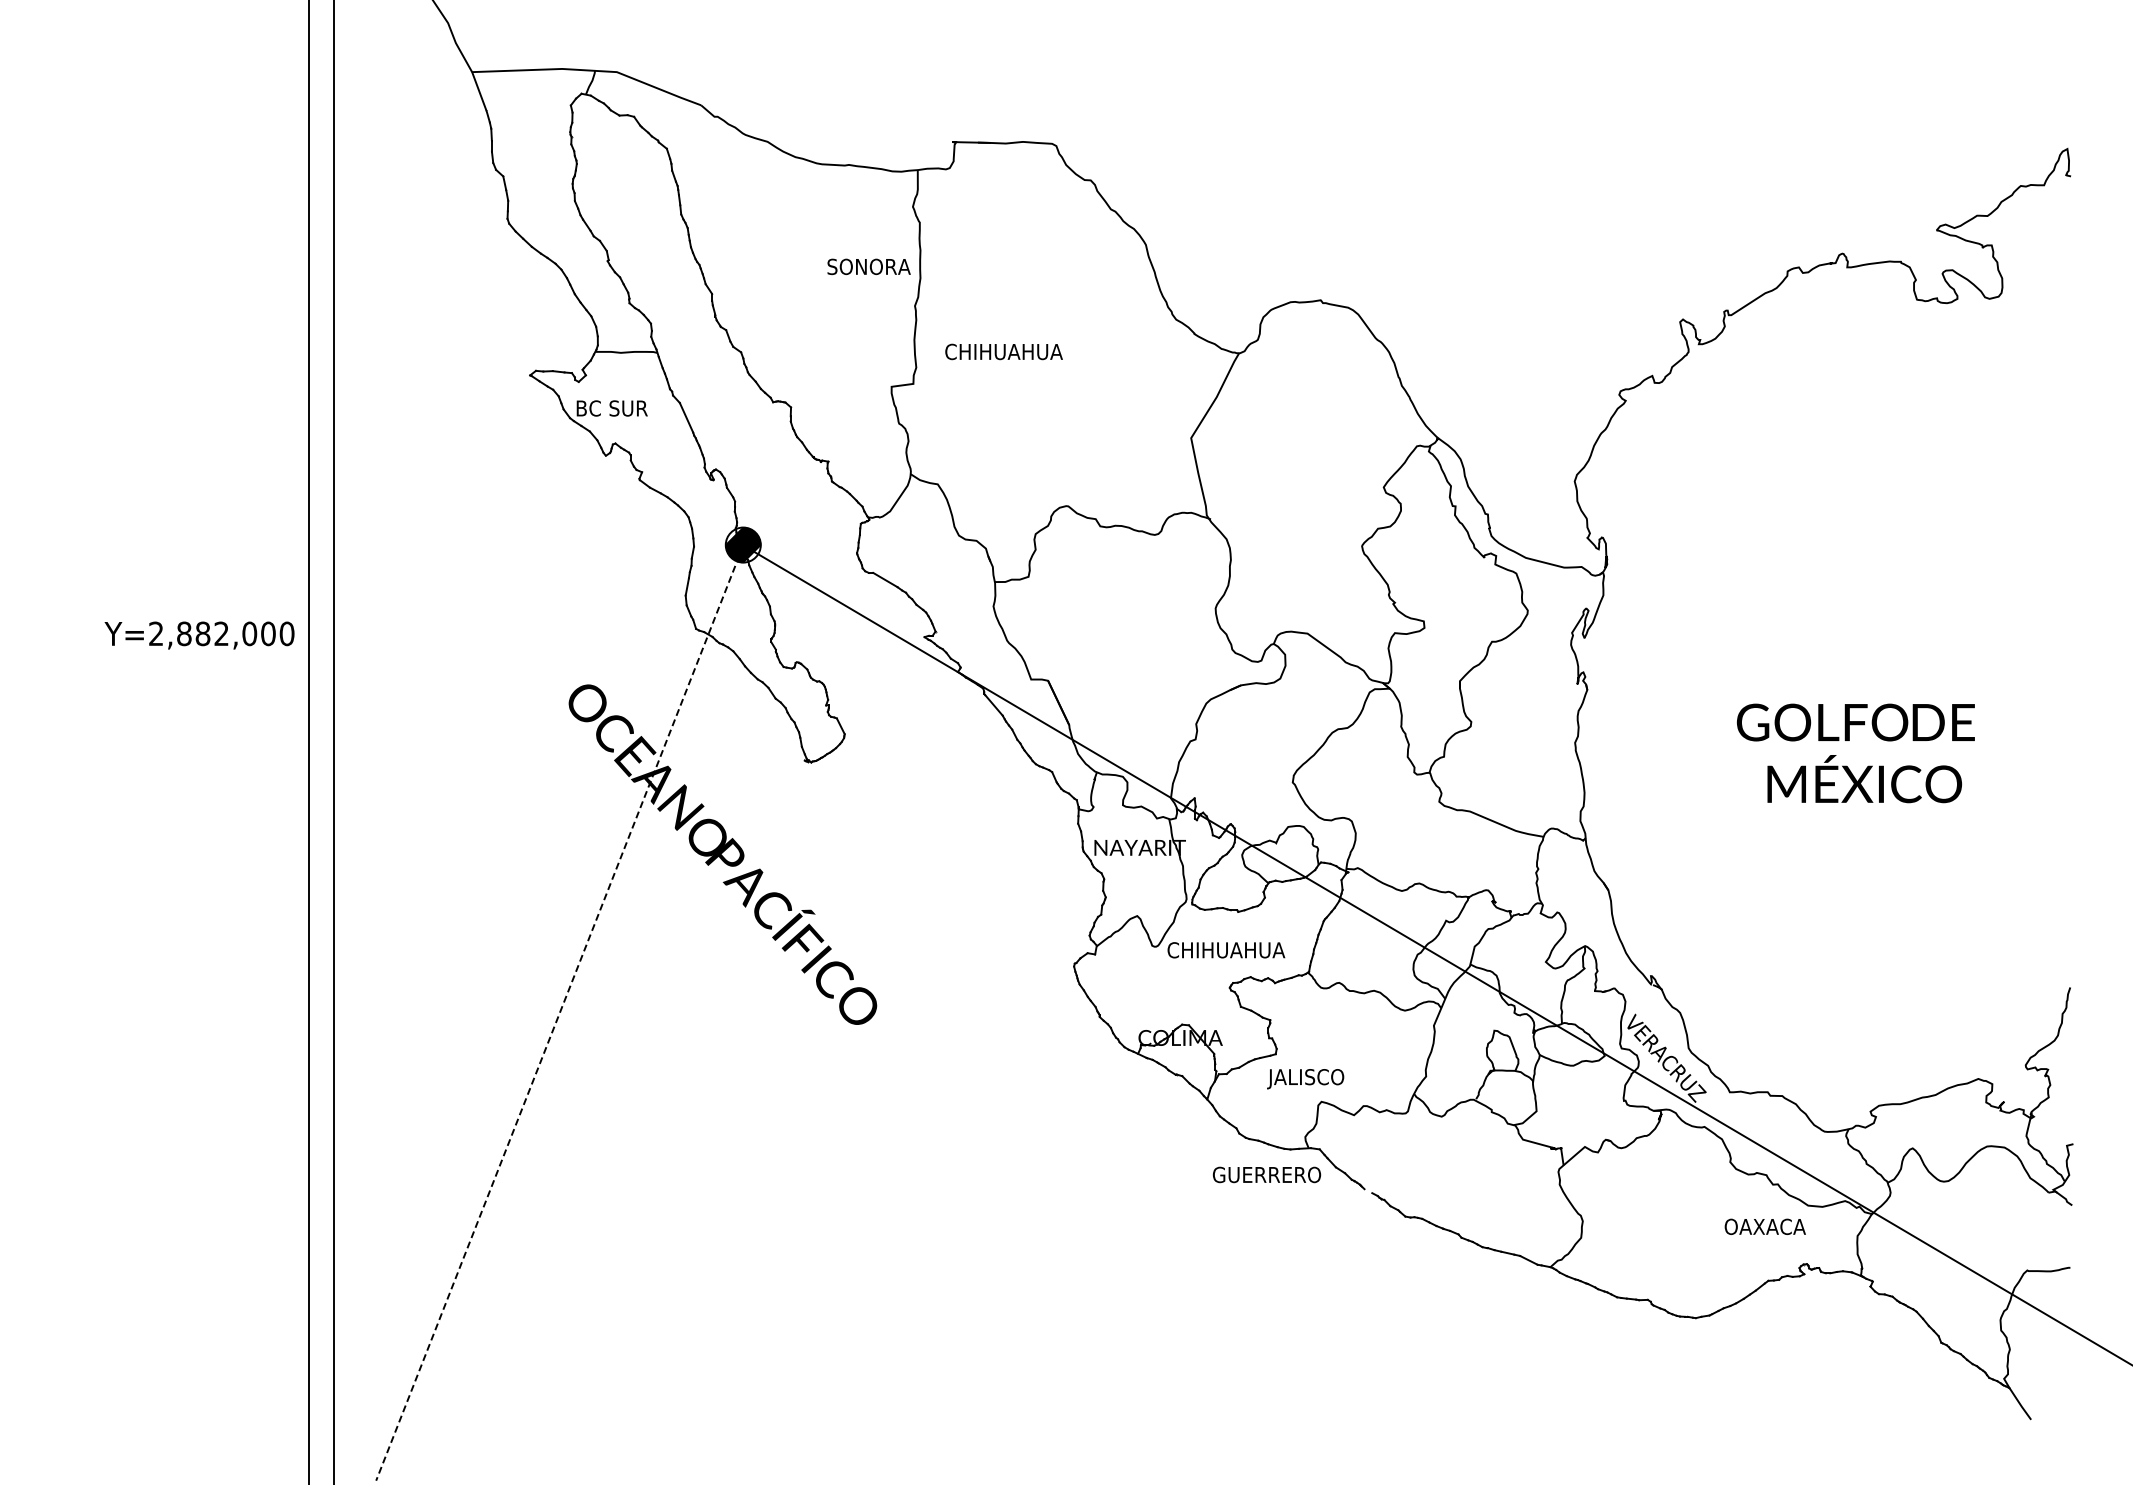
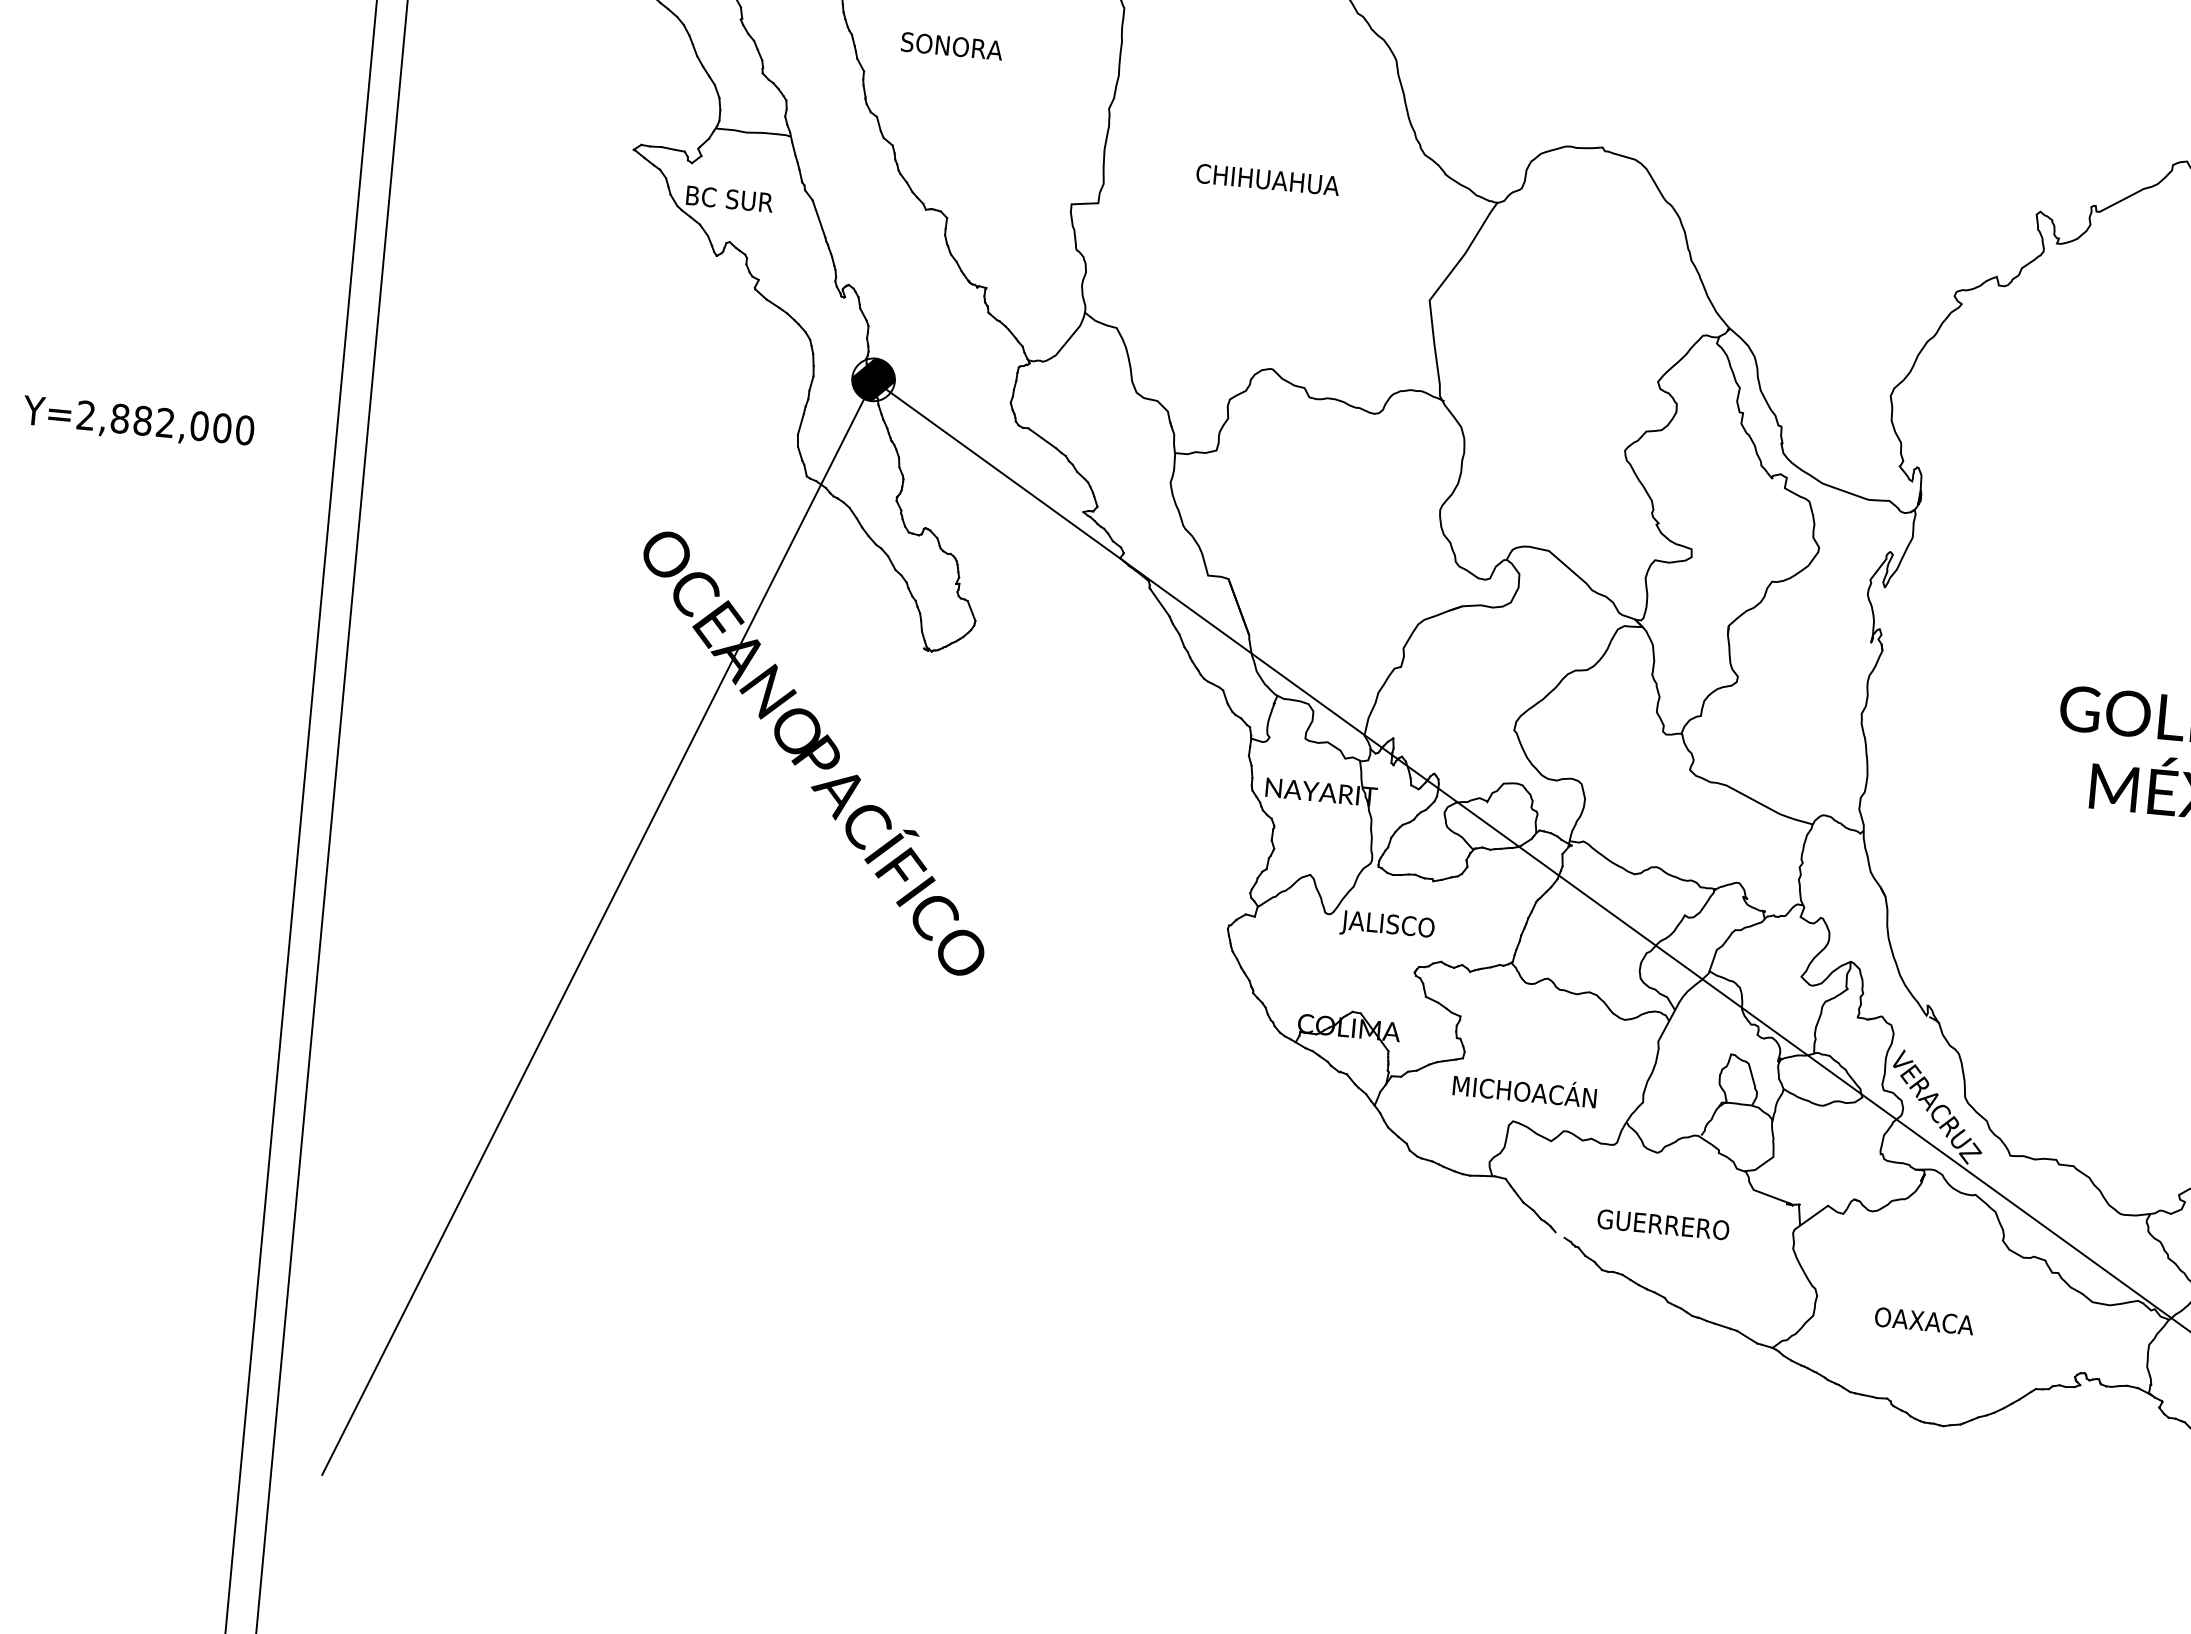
text: (868, 266) -> (951, 45), moved
text: (1003, 351) -> (1267, 179), moved
text: (199, 635) -> (138, 422), moved
text: (1225, 952) -> (1413, 929), CHIHUAHUA -> JALISCO
line: (559, 1013) -> (597, 928), dashed -> solid
text: (1327, 1076) -> (1523, 1091), JALISCO -> MICHOACÁN
text: (1267, 1174) -> (1664, 1224), moved
text: (1764, 1226) -> (1923, 1320), moved

